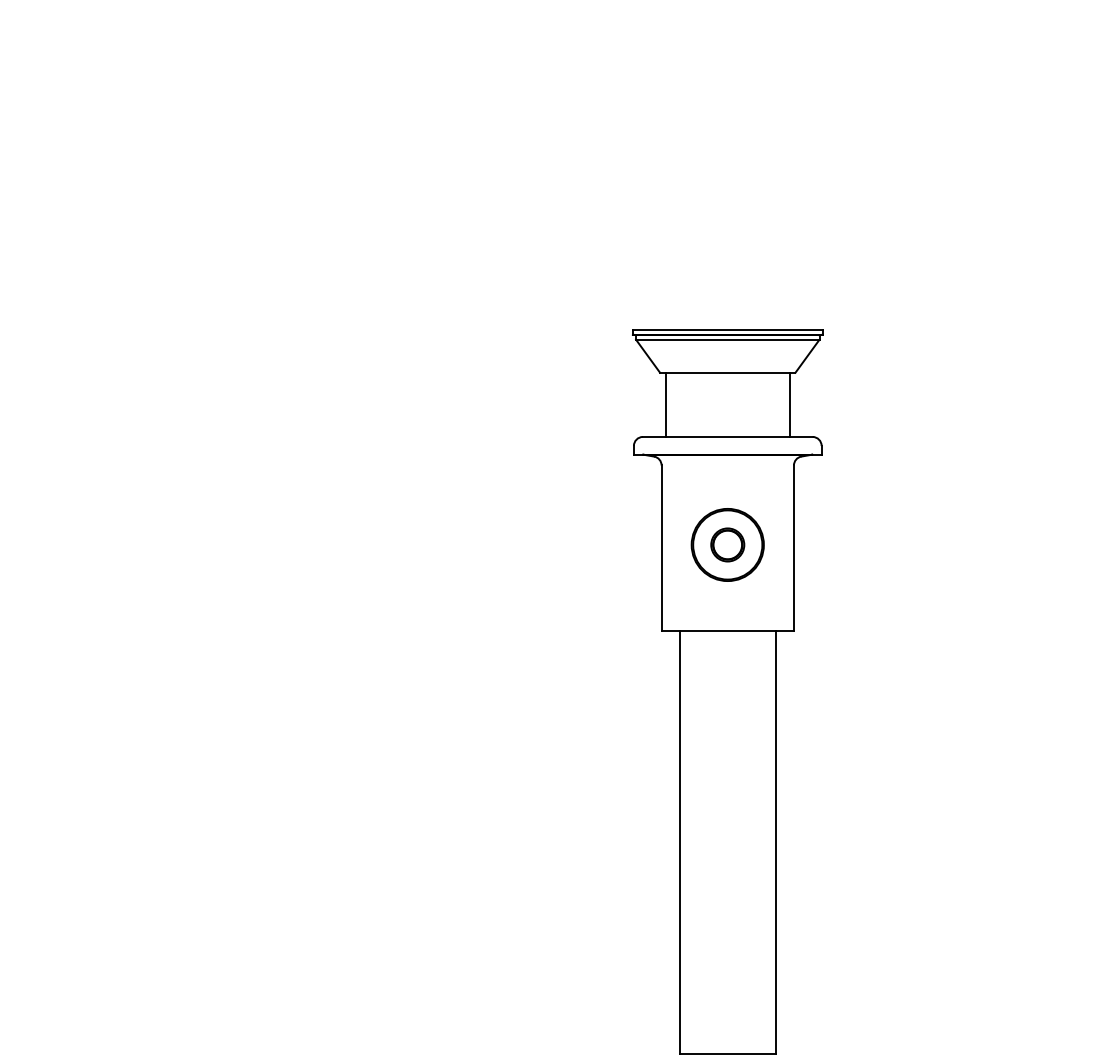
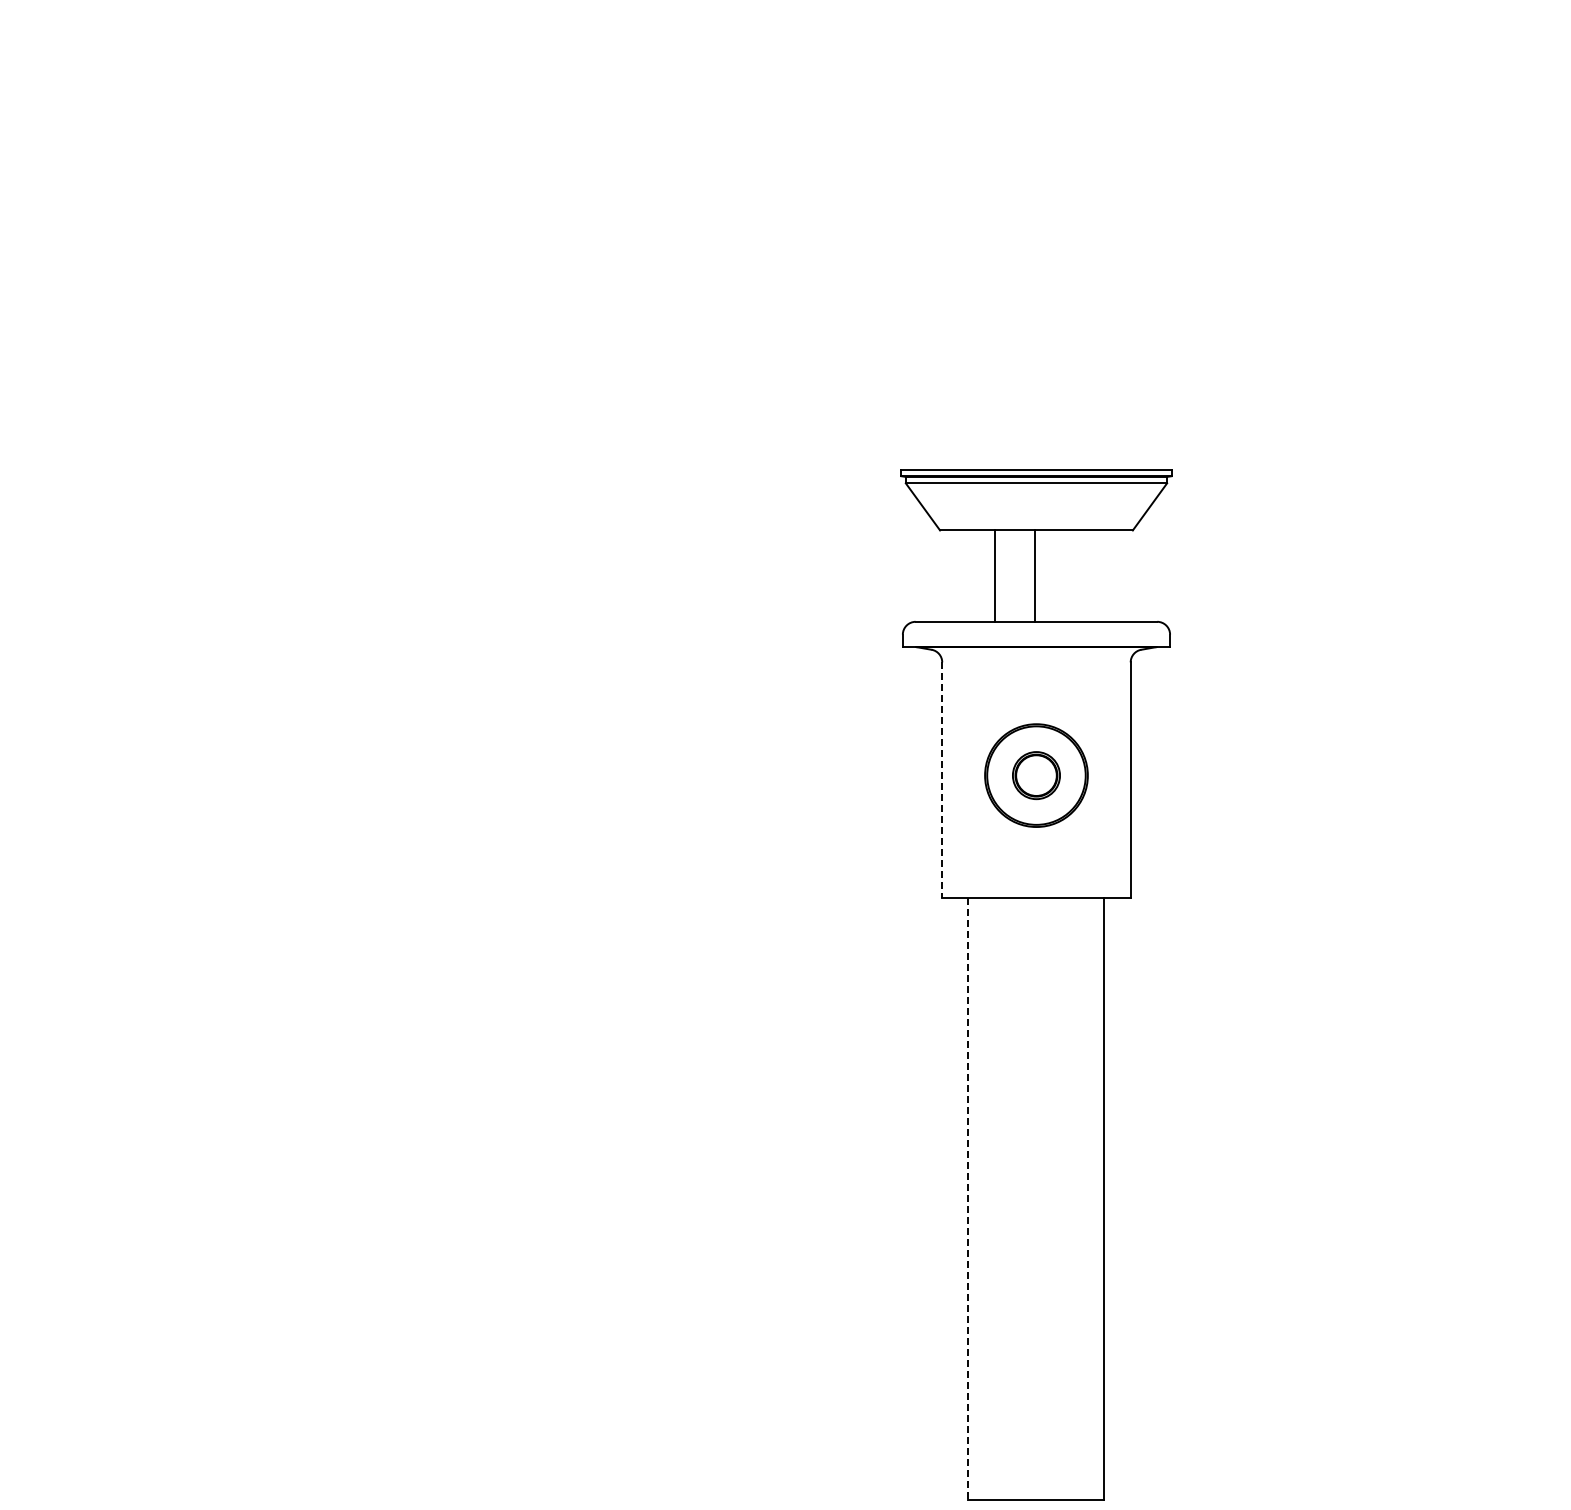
line: (665, 404) -> (995, 575), moved
line: (789, 404) -> (1034, 575), moved
line: (661, 548) -> (942, 780), solid -> dashed
line: (680, 842) -> (968, 1199), solid -> dashed

